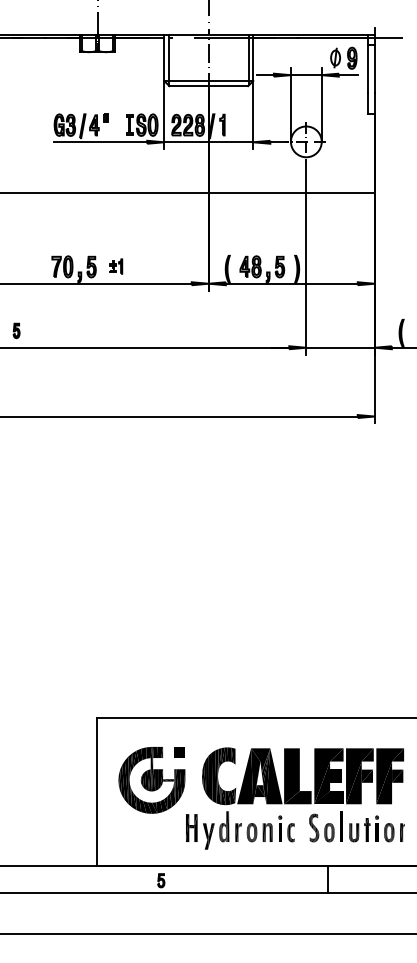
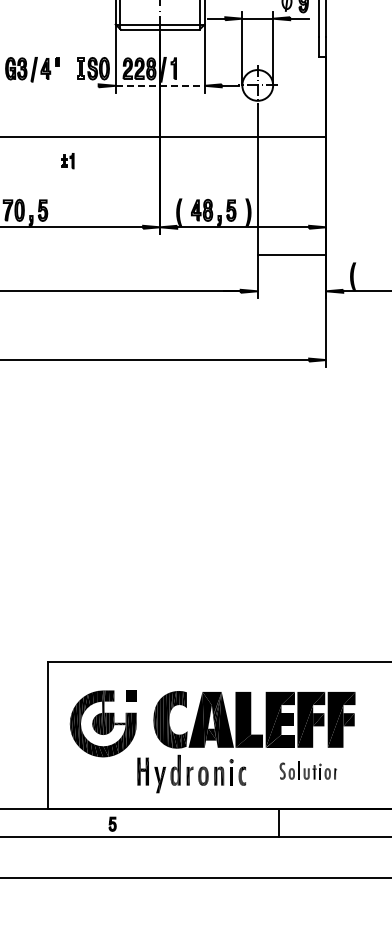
line: (100, 142) -> (51, 86), removed
line: (209, 142) -> (160, 86), solid -> dashed
part: (116, 266) -> (67, 161), moved
line: (340, 347) -> (291, 255), moved
part: (356, 826) -> (307, 770), size x0.6

